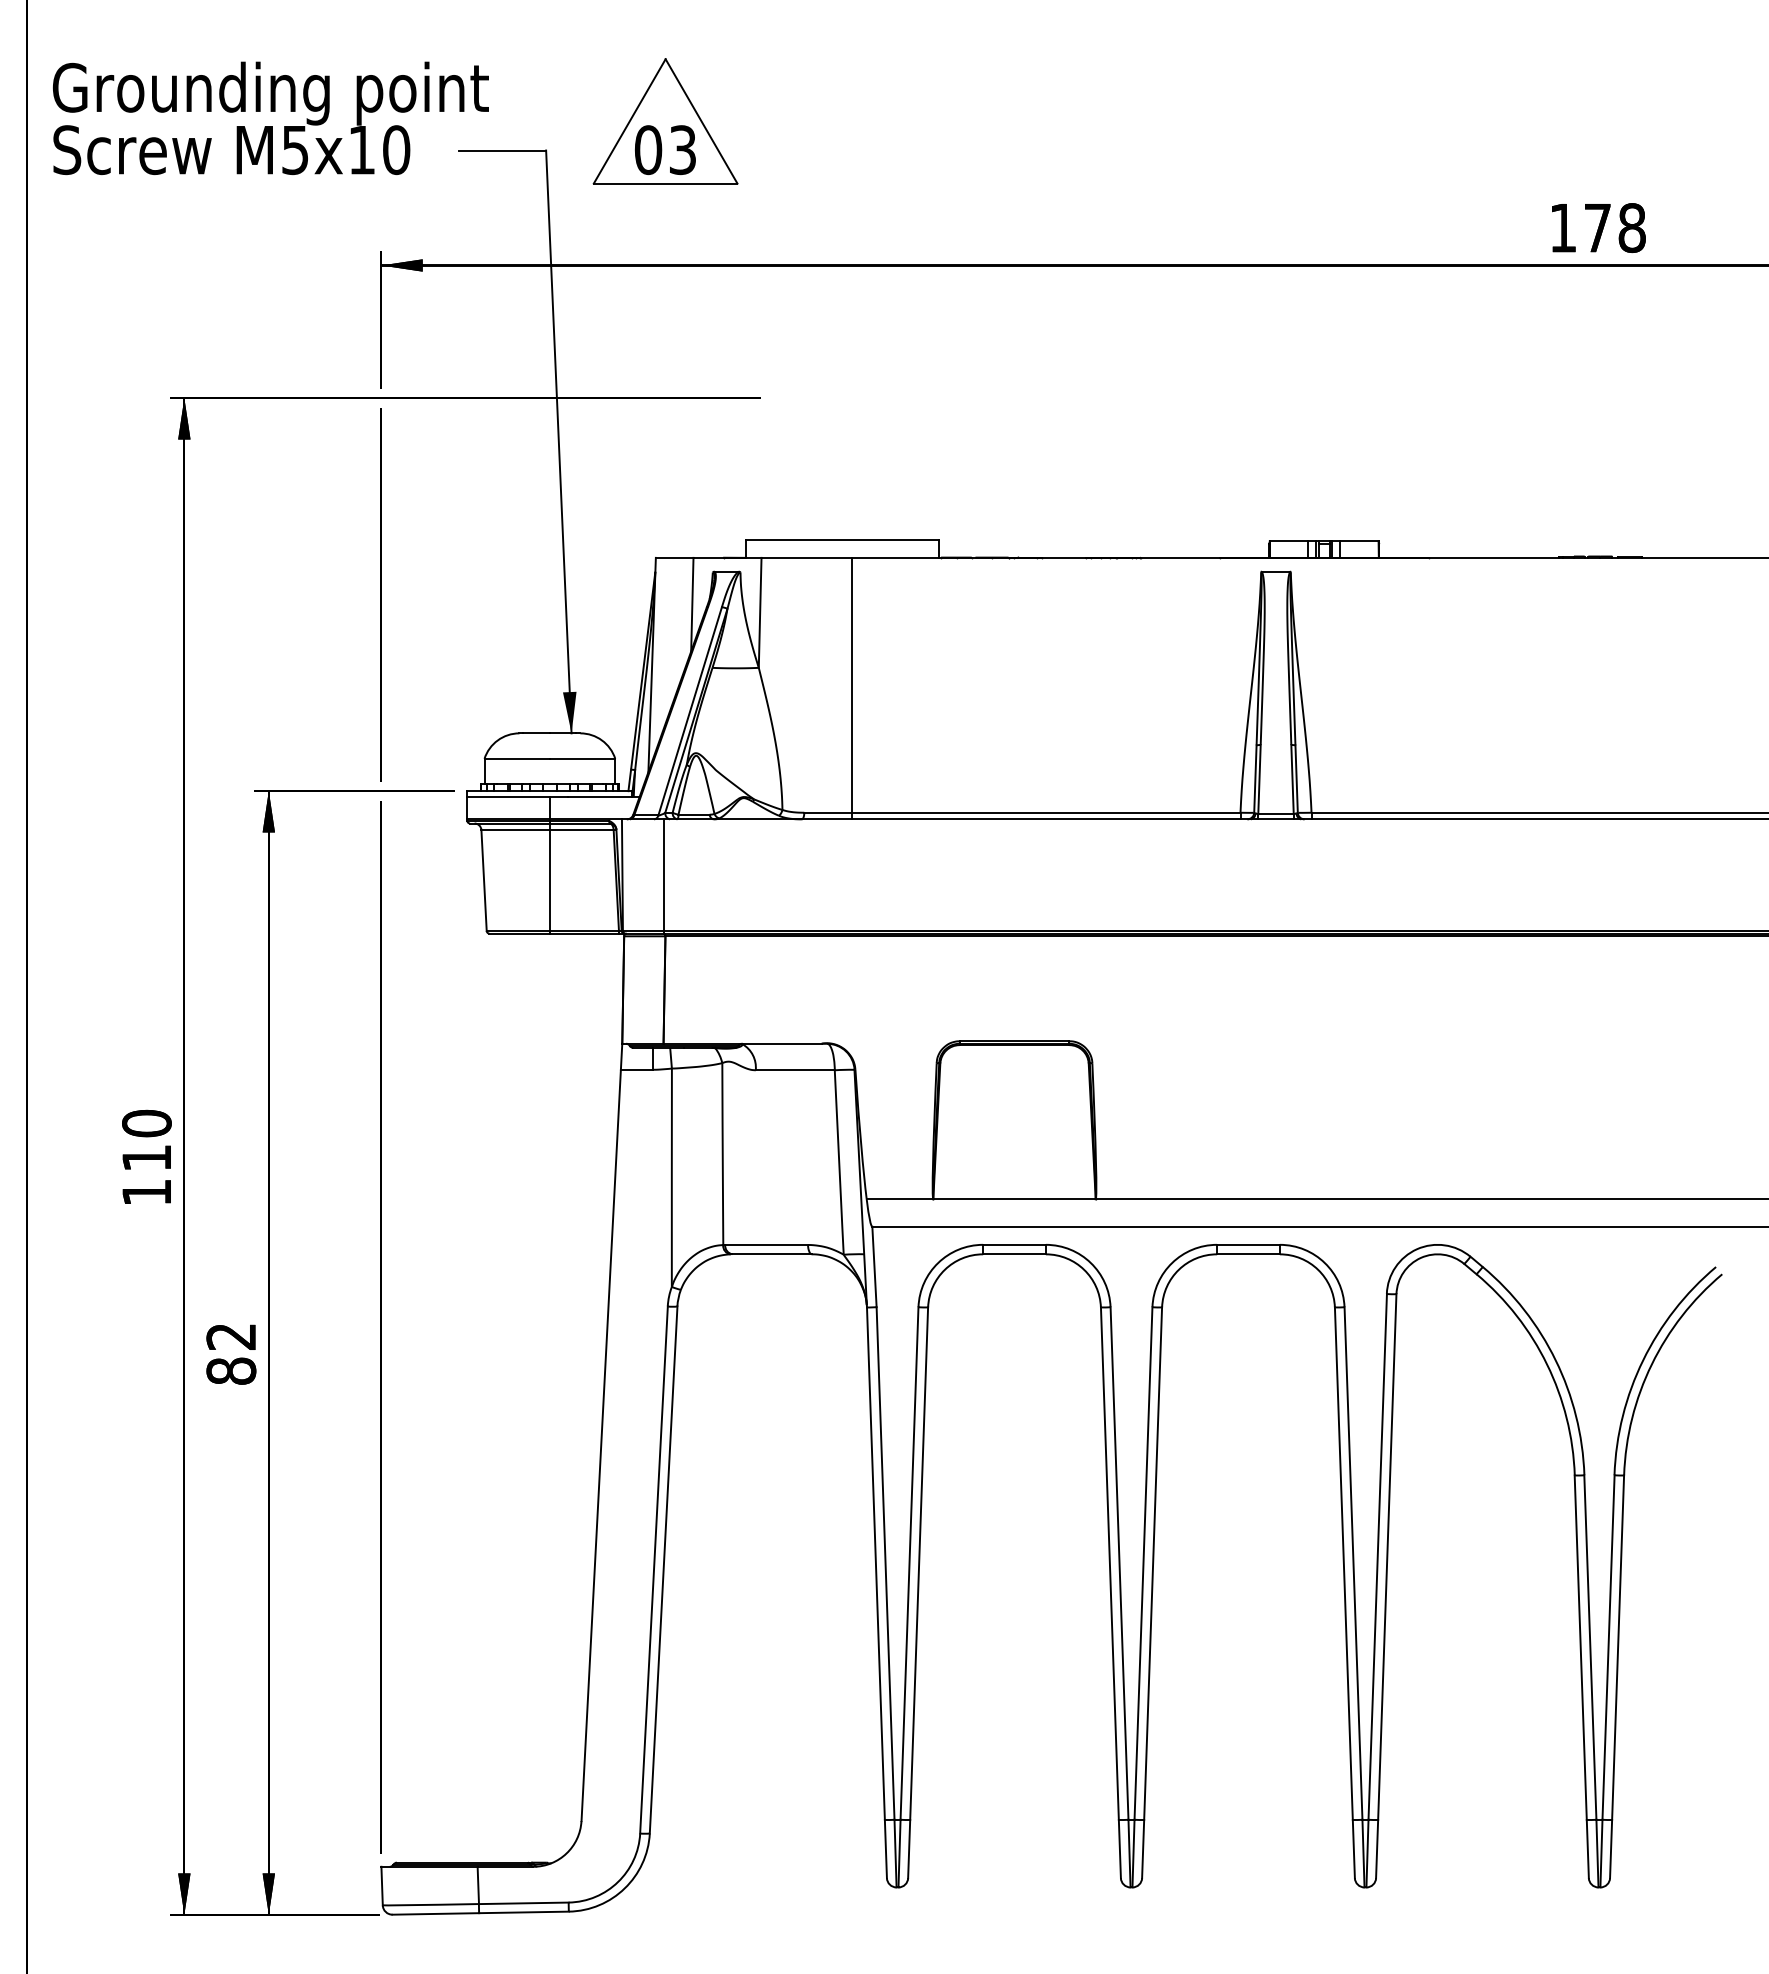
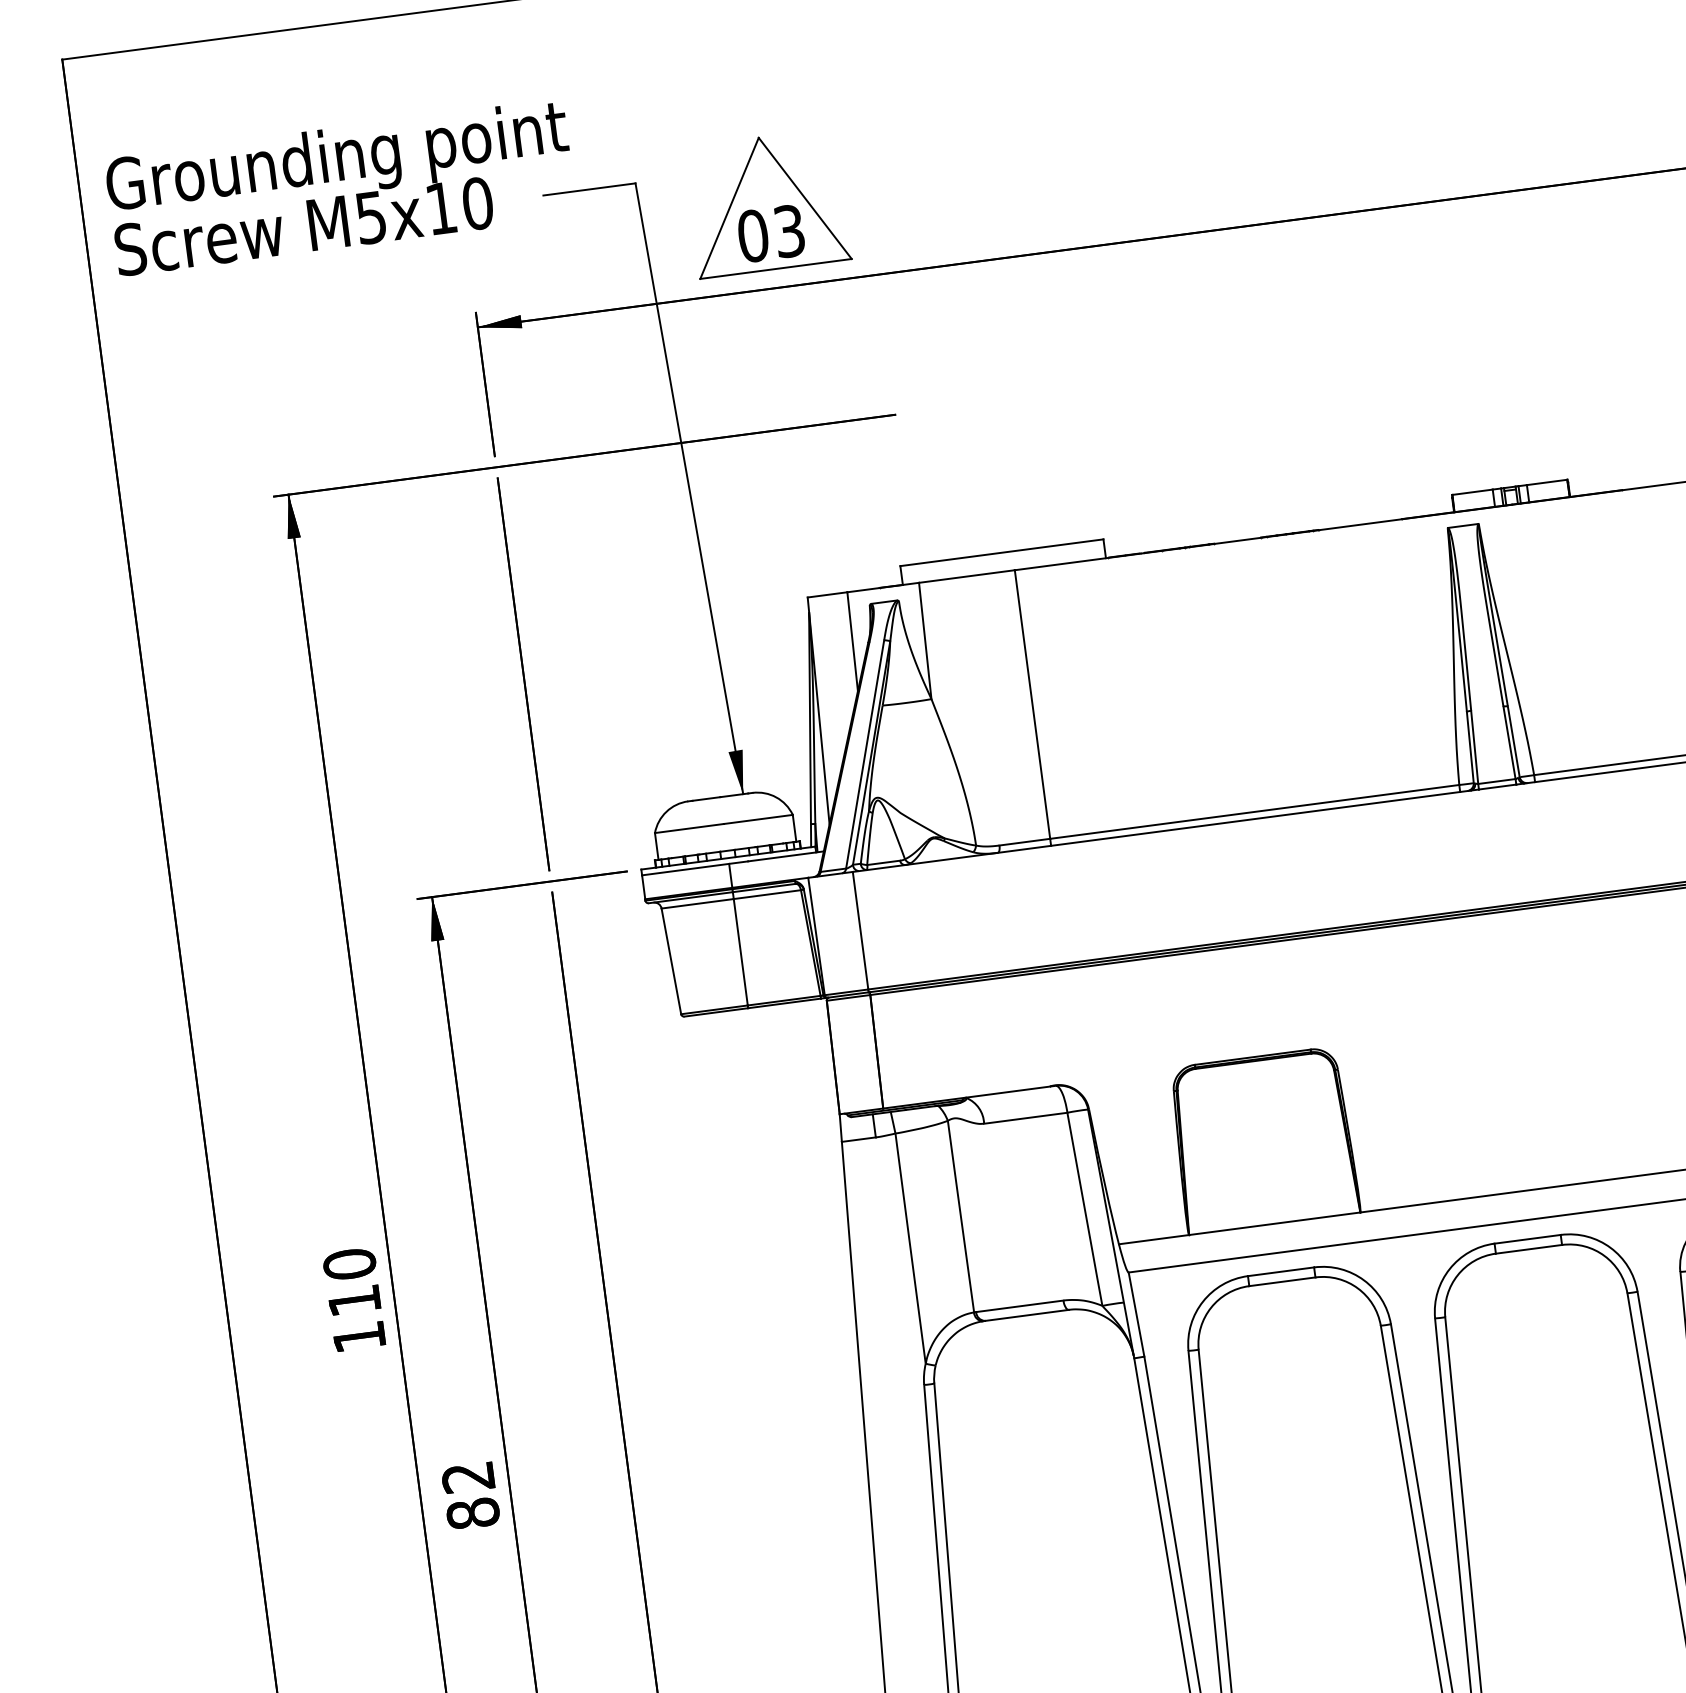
part: (665, 121) -> (767, 203), moved

